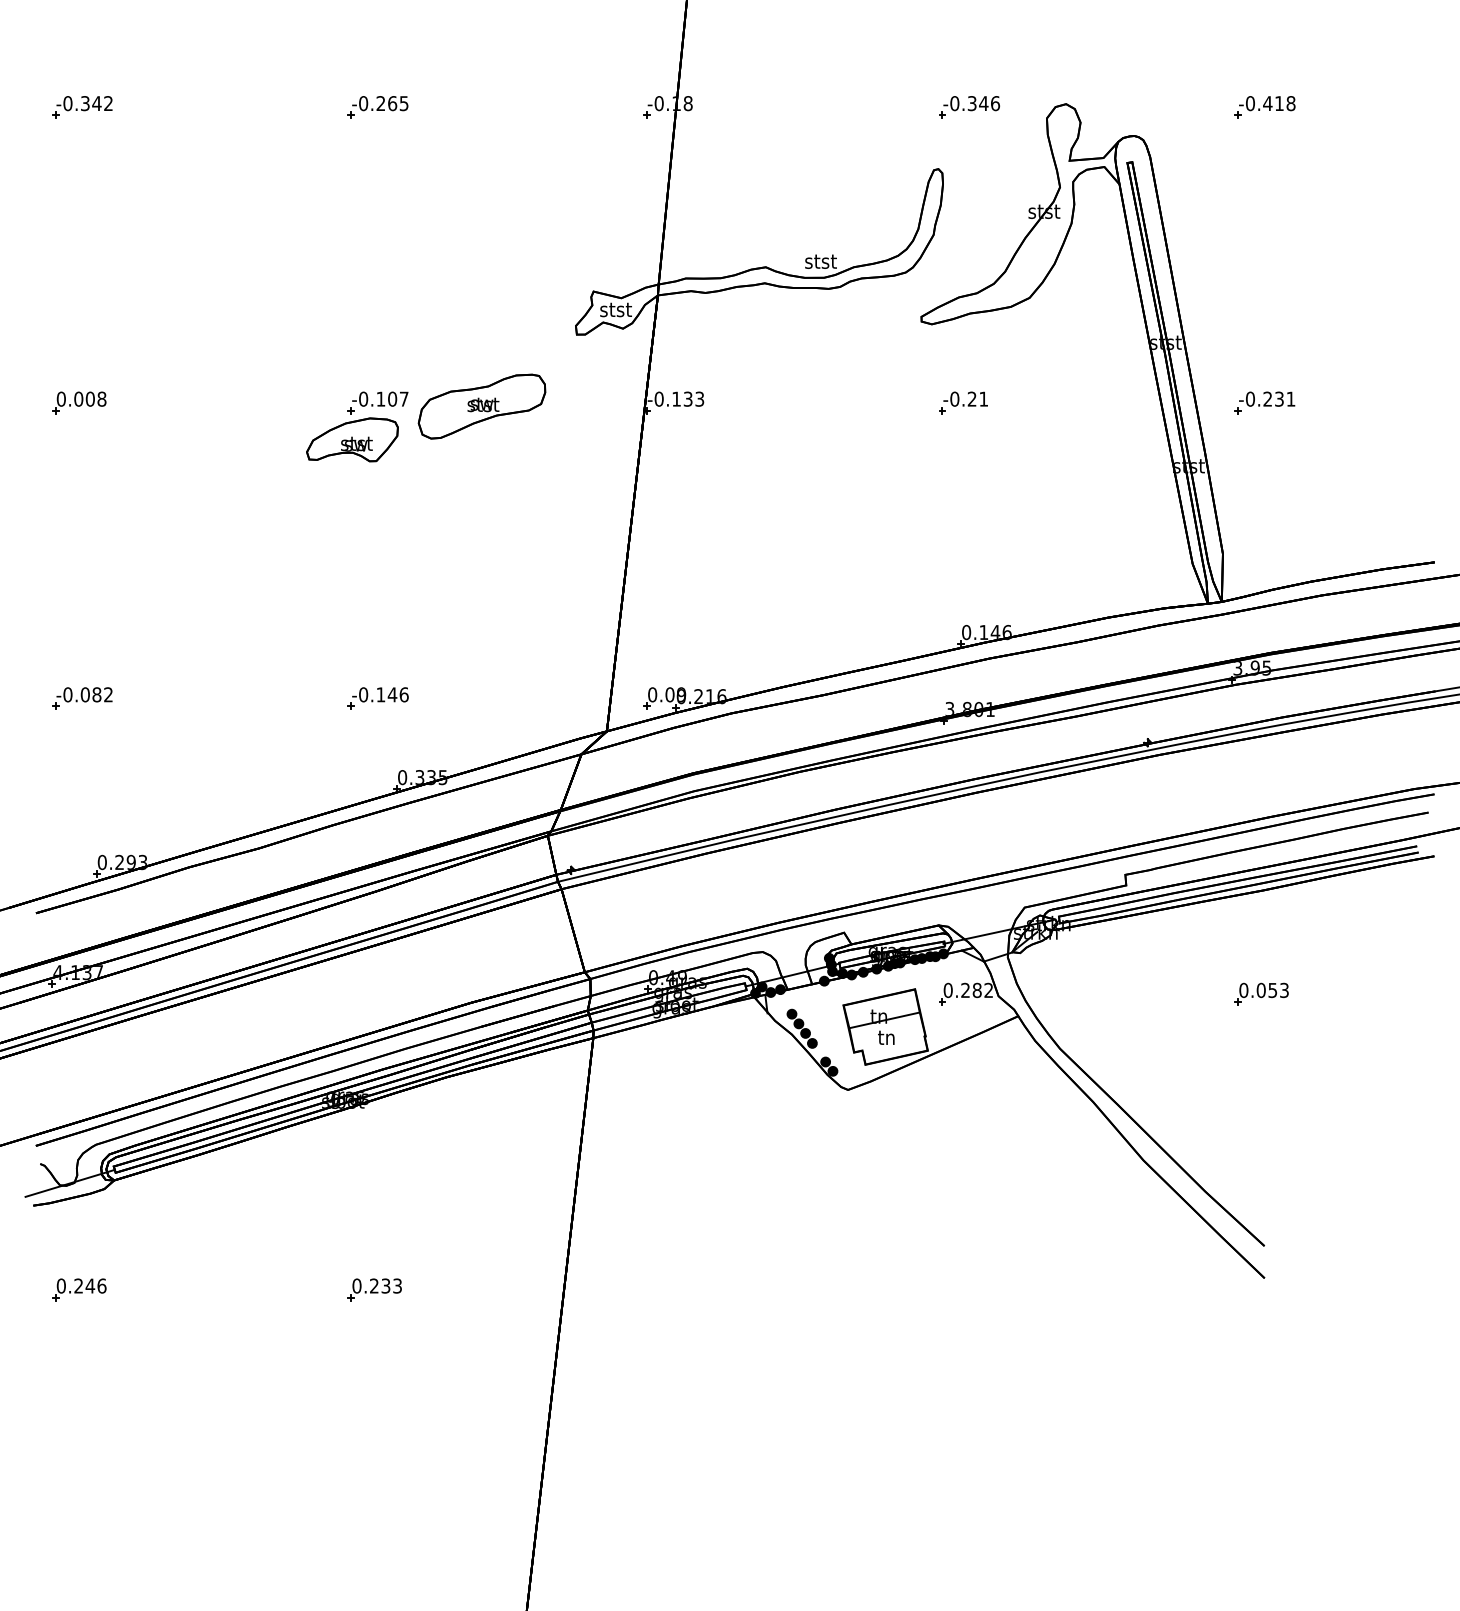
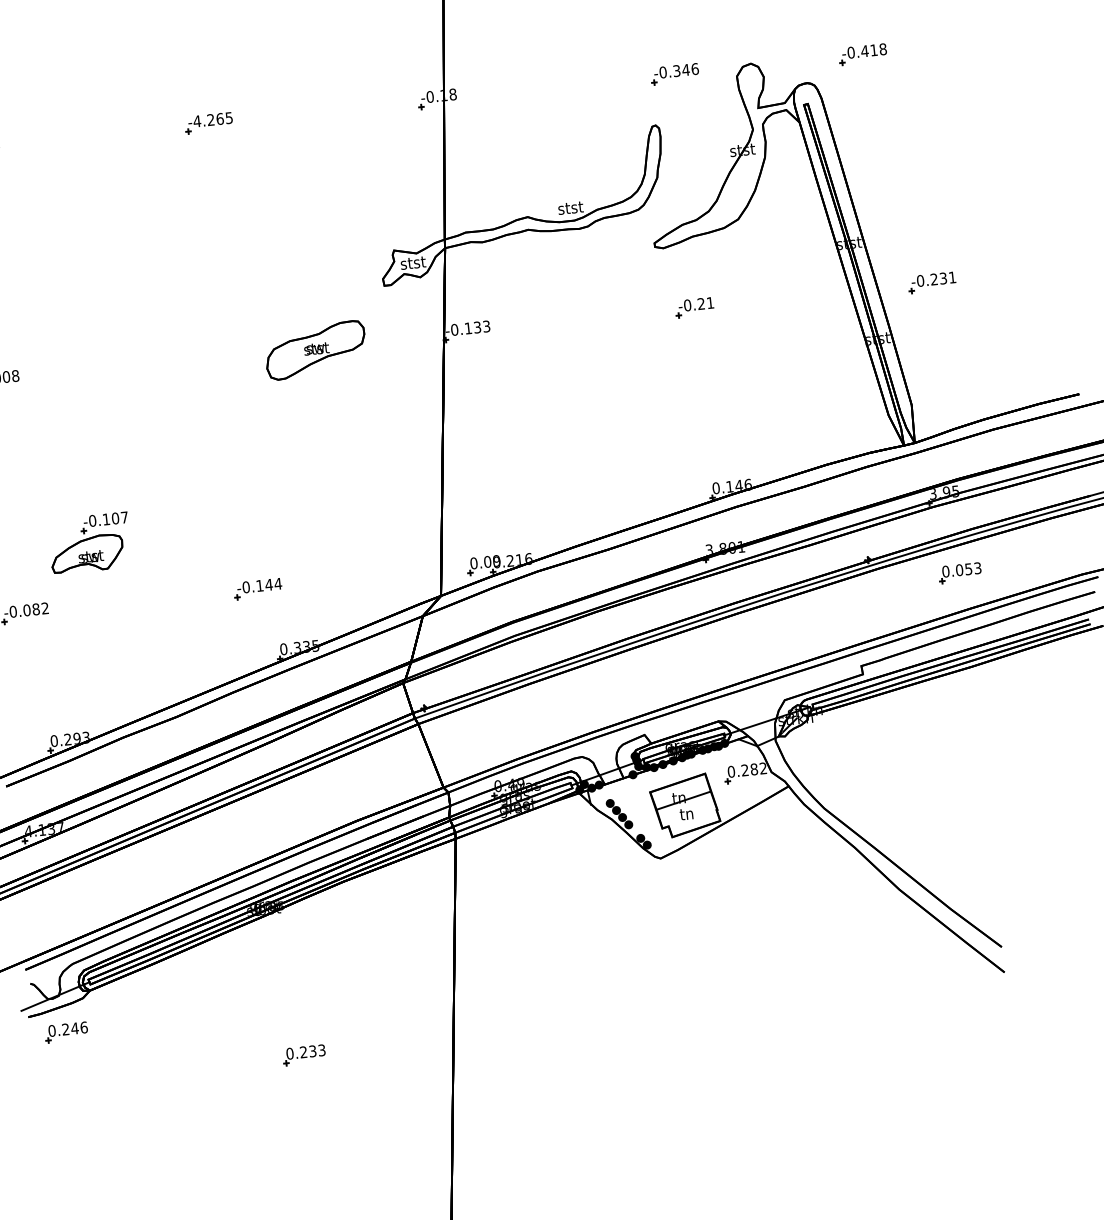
text: (363, 103) -> (197, 121), -0.265 -> -4.265
part: (1264, 107) -> (862, 54), moved
part: (357, 426) -> (90, 542), moved
text: (403, 694) -> (277, 583), -0.146 -> -0.144
part: (1261, 993) -> (960, 572), moved
part: (79, 1289) -> (66, 1032), moved

